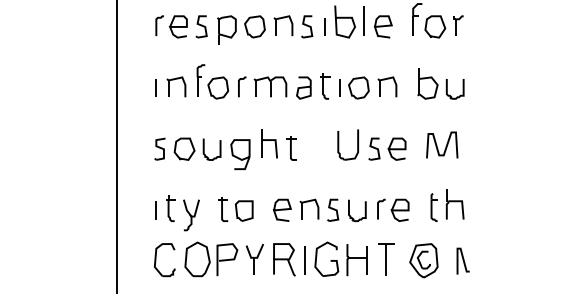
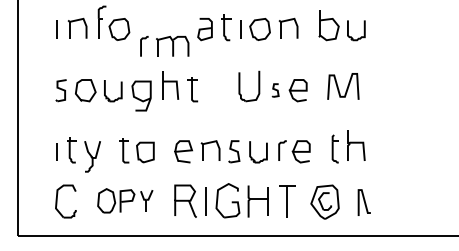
part: (262, 86) -> (164, 45), moved
part: (374, 148) -> (275, 89), size x0.6
part: (223, 259) -> (124, 200), size x0.7

